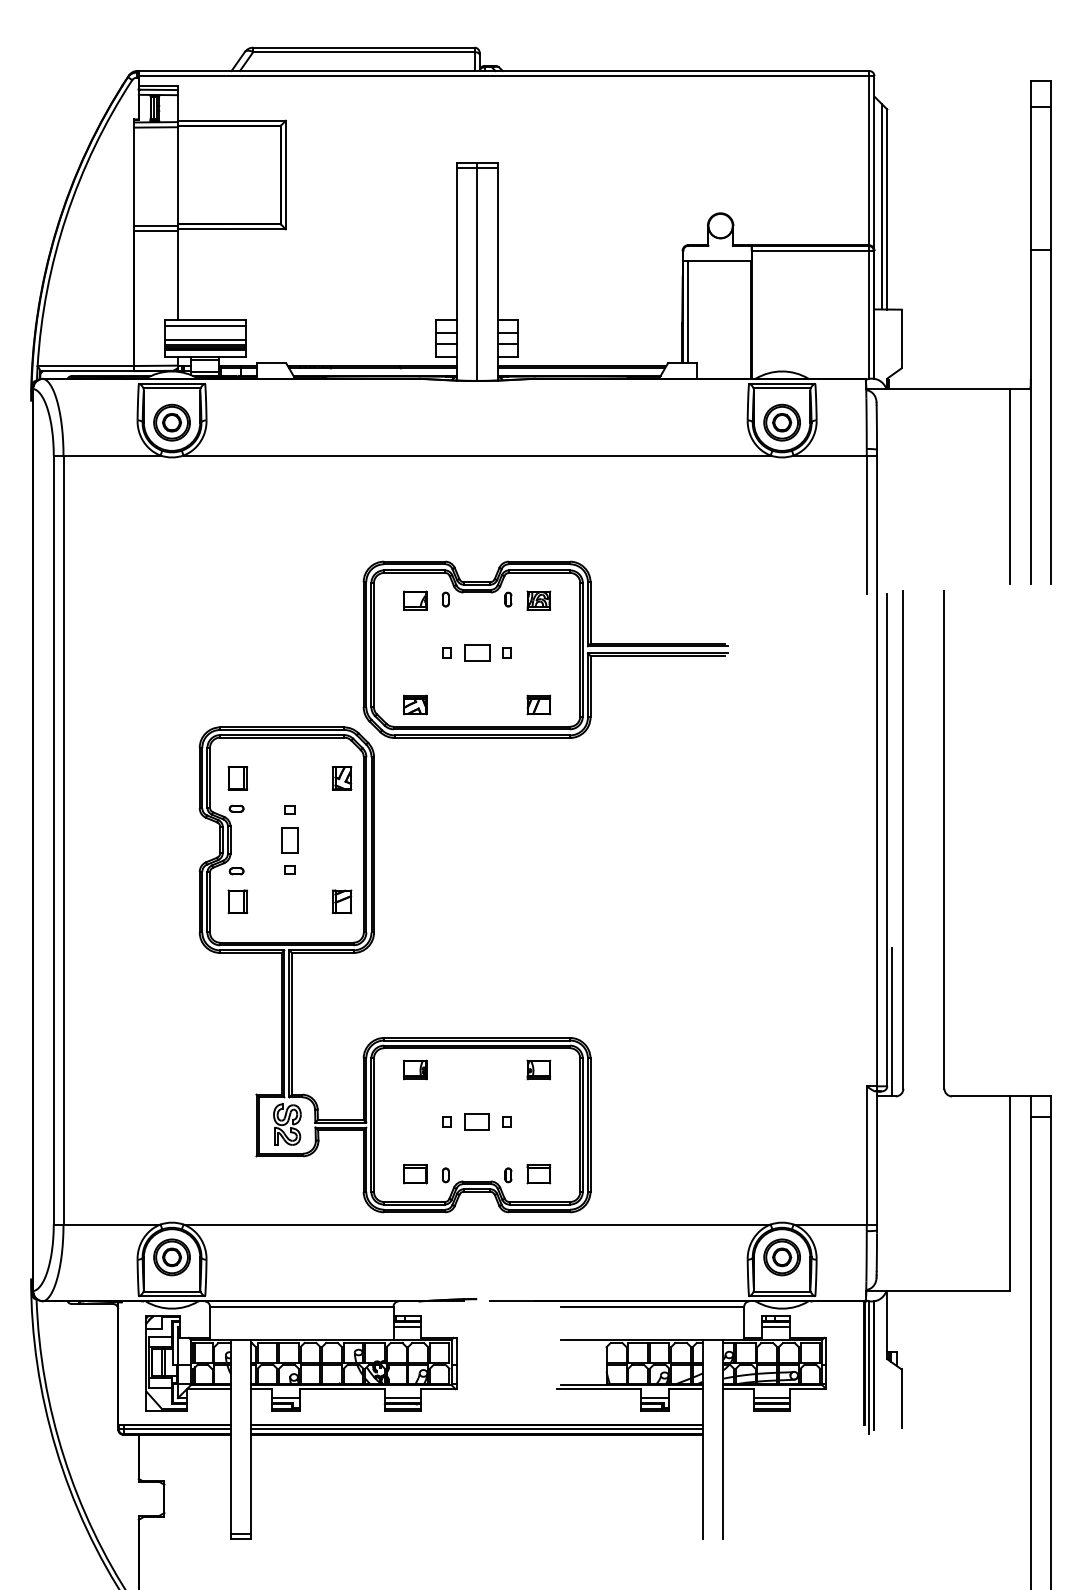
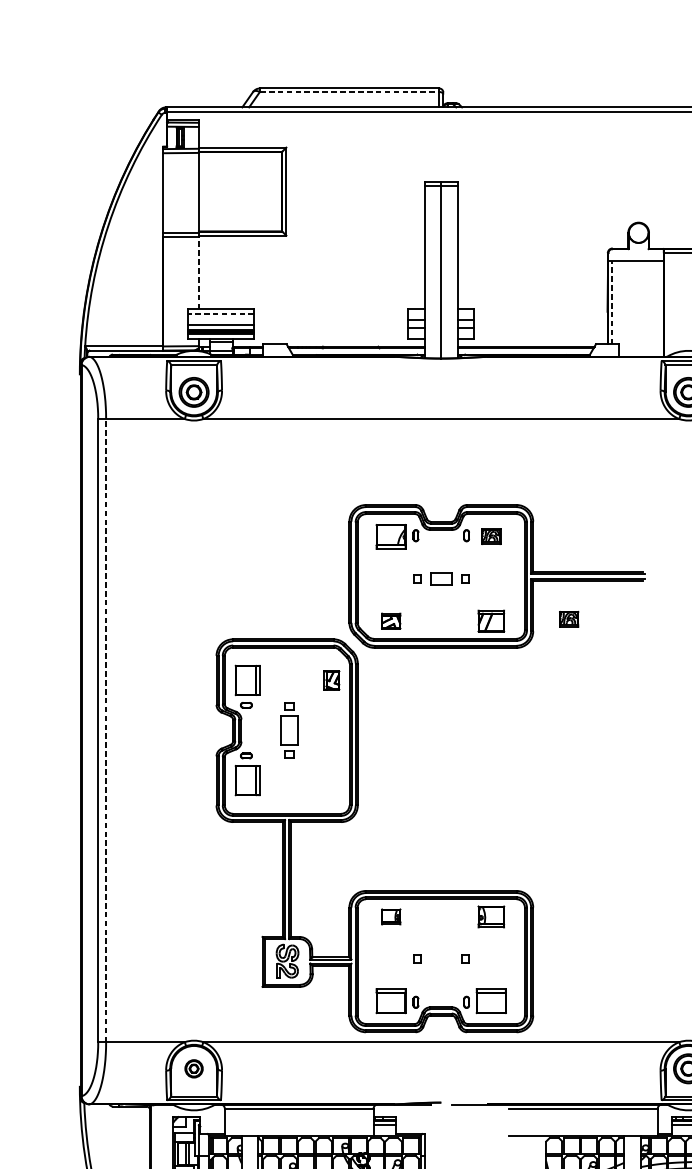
line: (363, 52) -> (349, 92), solid -> dashed
line: (177, 271) -> (198, 269), solid -> dashed
line: (688, 311) -> (612, 302), solid -> dashed
line: (205, 326) -> (221, 314), solid -> dashed
part: (415, 600) -> (391, 536), size x1.6
part: (634, 702) -> (568, 619), added
part: (538, 704) -> (491, 620), size x1.4
part: (237, 778) -> (247, 680), size x1.6
line: (63, 840) -> (106, 730), solid -> dashed
part: (289, 840) -> (289, 730), size x1.4
part: (237, 901) -> (247, 780), size x1.6
part: (342, 901) -> (332, 780), removed
part: (538, 1069) -> (491, 916), size x1.4
part: (476, 1121) -> (440, 958), removed
part: (415, 1174) -> (391, 1001), size x1.6
part: (538, 1174) -> (491, 1001), size x1.6
part: (171, 1257) -> (193, 1068), size x0.6

